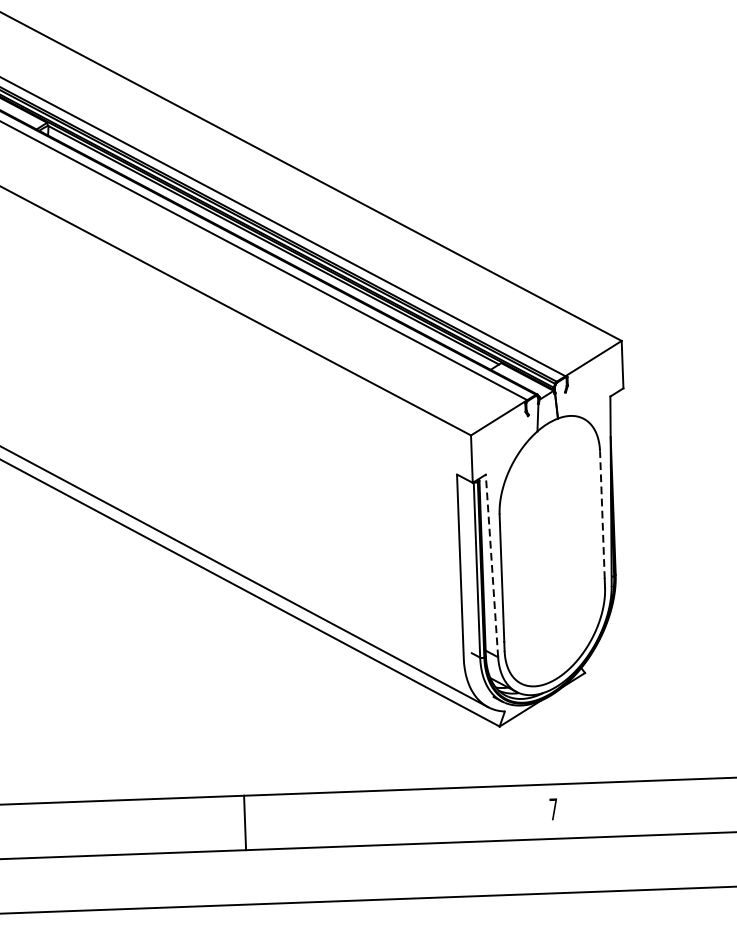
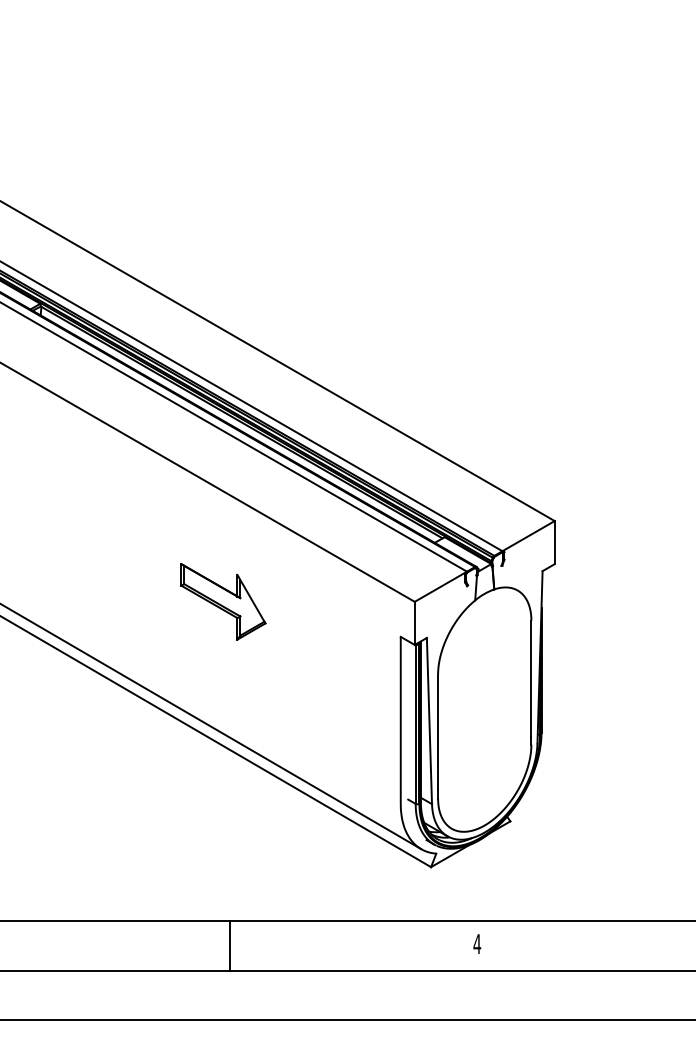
part: (260, 442) -> (223, 601), added
line: (602, 515) -> (531, 678), dashed -> solid
line: (492, 565) -> (429, 720), dashed -> solid
text: (553, 808) -> (477, 943), 7 -> 4
line: (244, 822) -> (229, 945), moved

